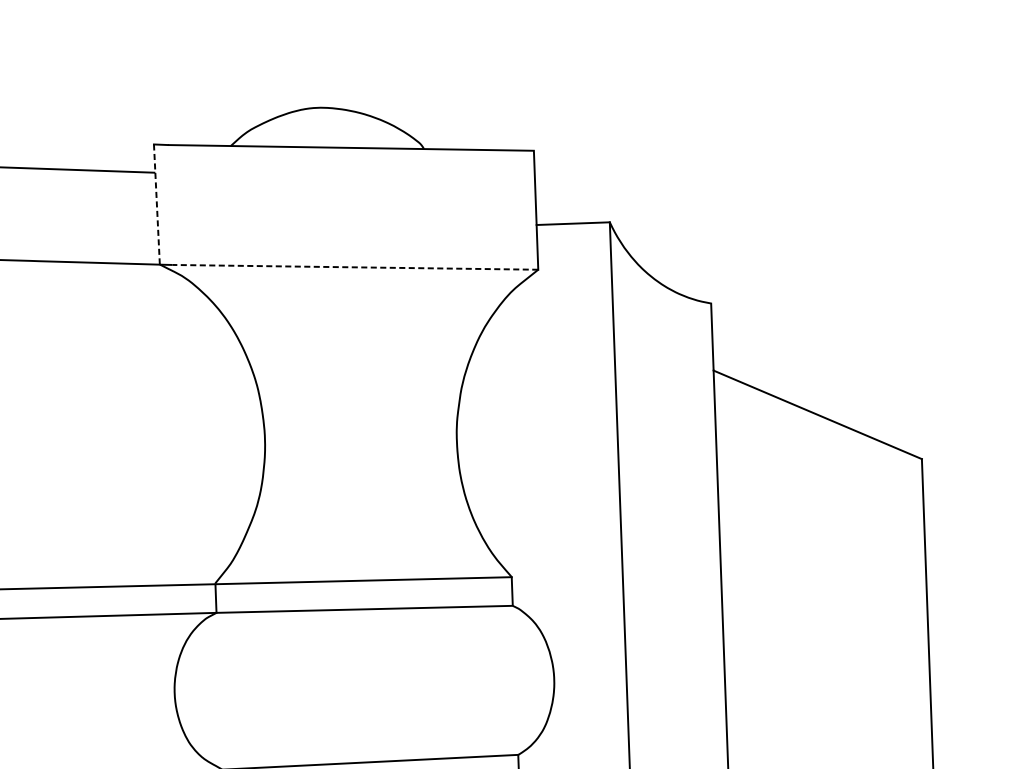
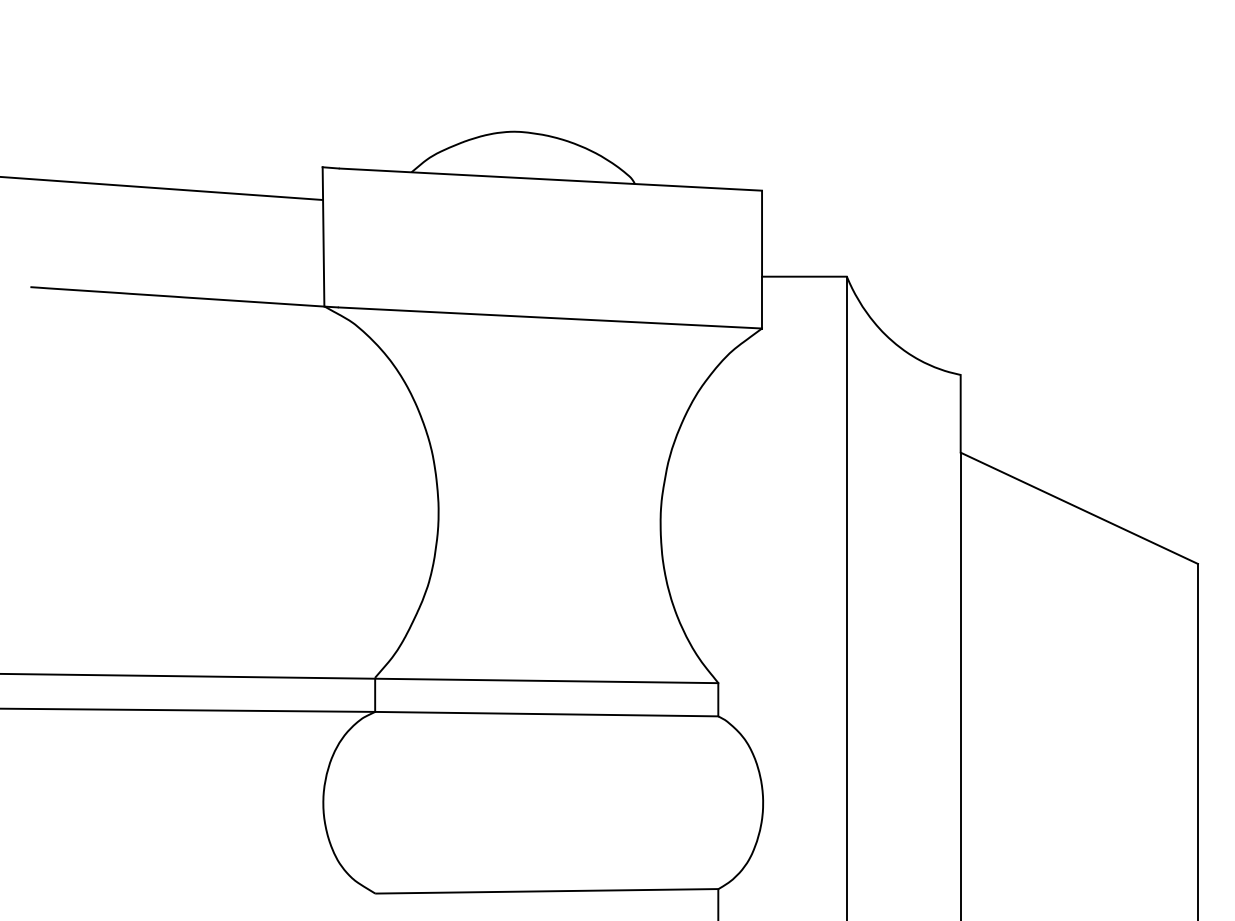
line: (156, 204) -> (323, 236), dashed -> solid
line: (355, 266) -> (550, 317), dashed -> solid

